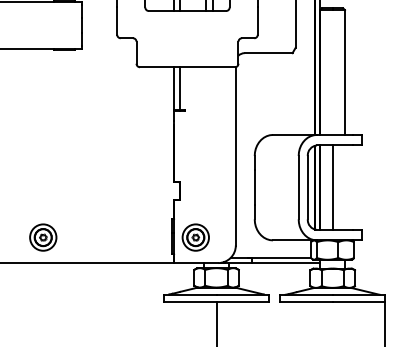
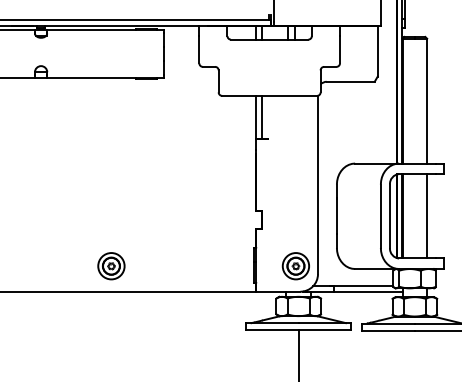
line: (333, 187) -> (427, 216), moved
part: (43, 237) -> (111, 266), moved
part: (195, 237) -> (295, 266), moved

